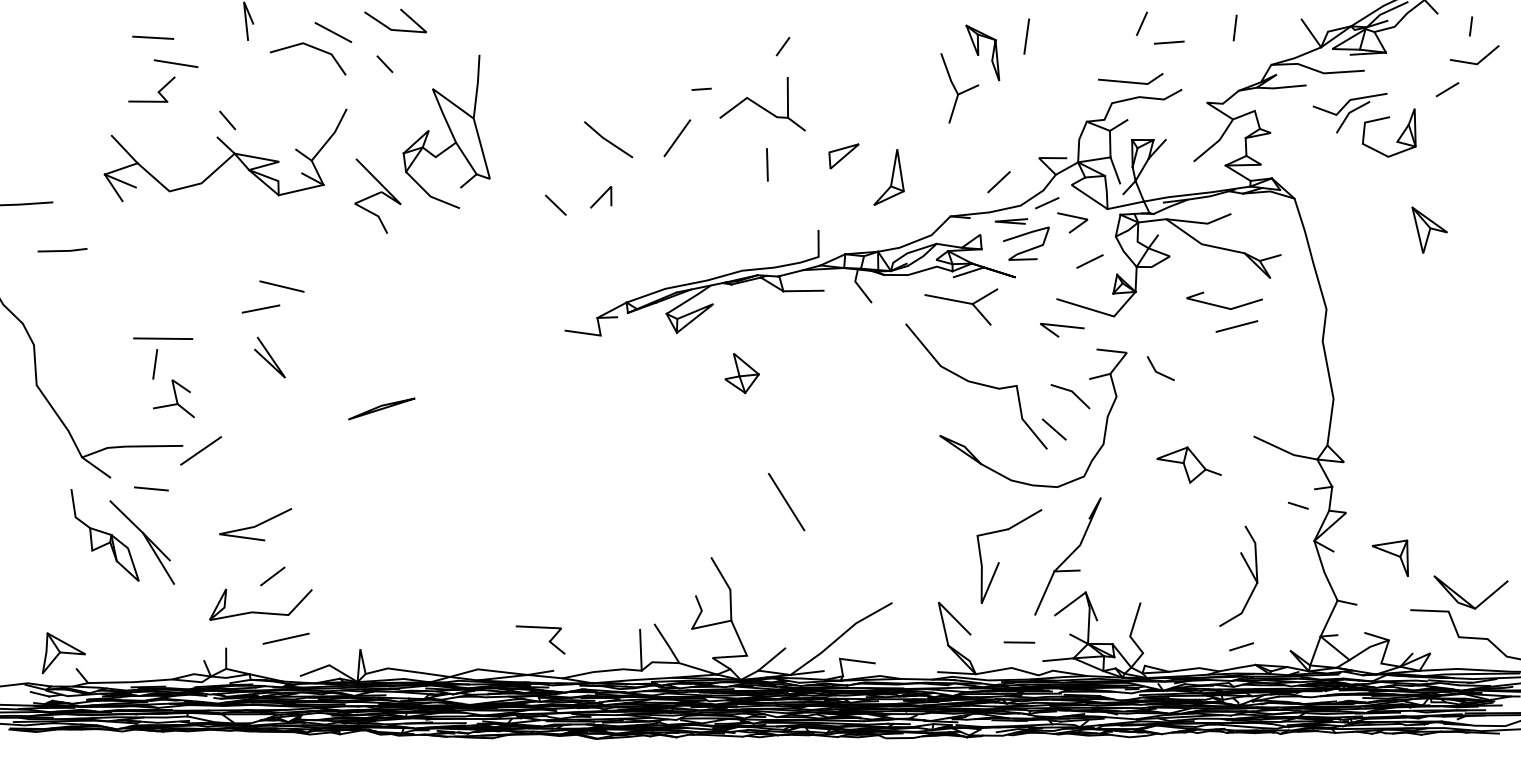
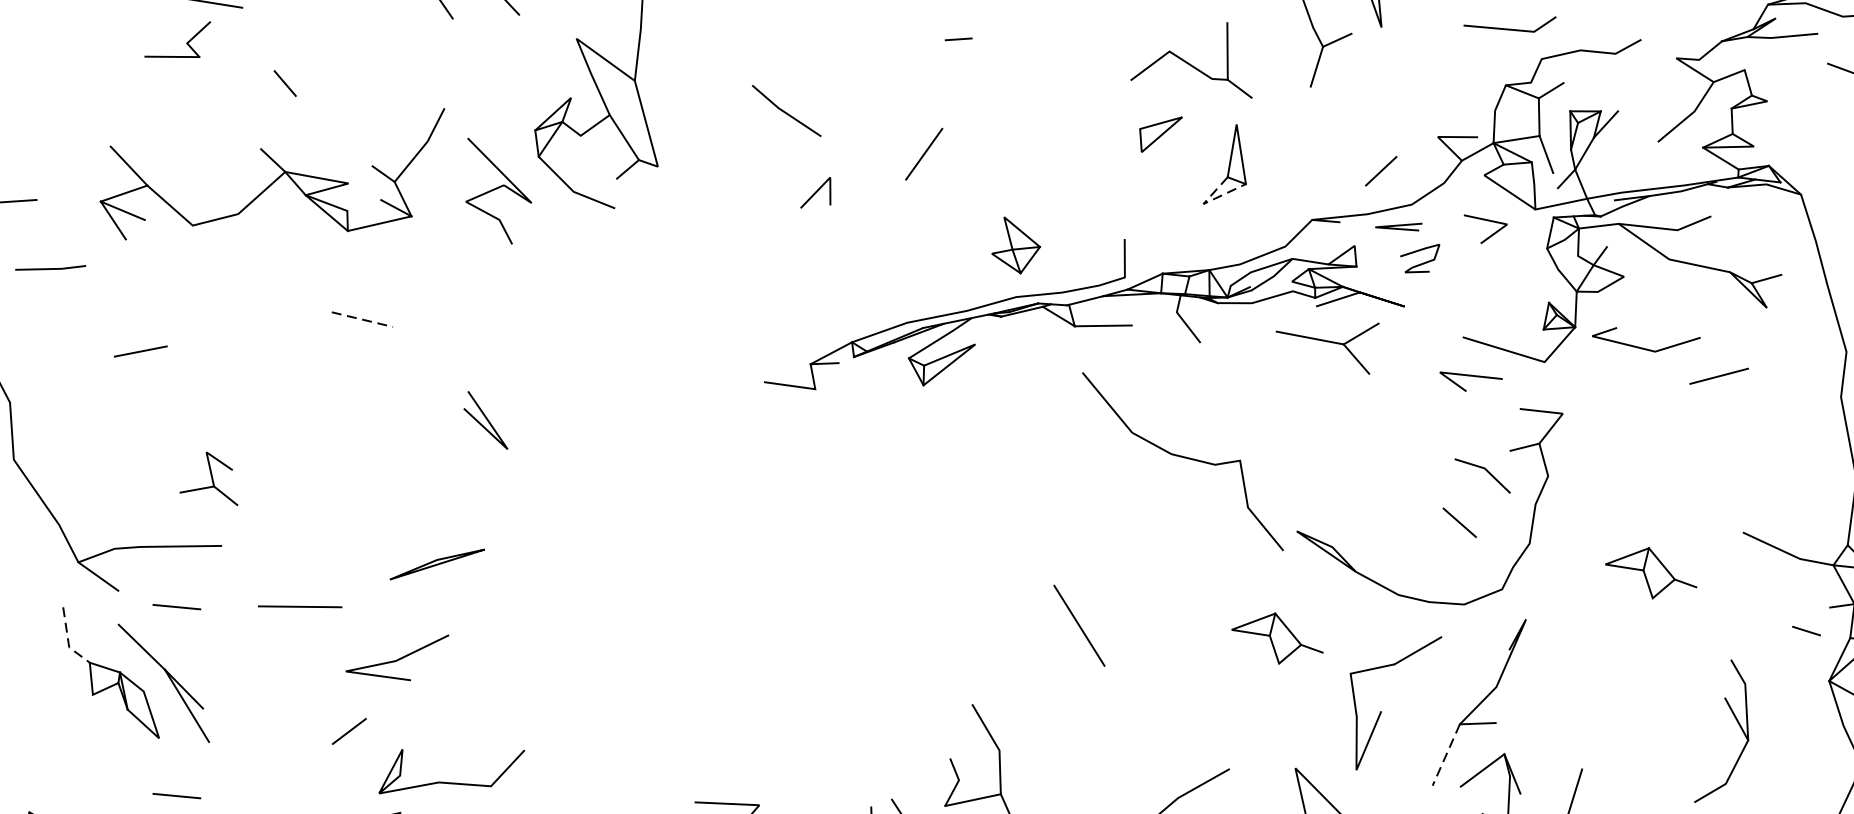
line: (1130, 81) -> (1509, 28), moved
part: (762, 104) -> (1191, 60), moved
line: (677, 138) -> (924, 154), moved
line: (607, 139) -> (785, 110), moved
part: (225, 155) -> (272, 174), moved
line: (766, 164) -> (1050, 146), removed
line: (877, 203) -> (1208, 201), solid -> dashed
line: (1047, 203) -> (1450, 201), removed
line: (555, 204) -> (751, 202), removed
part: (1026, 243) -> (1420, 258), size x0.6
line: (1089, 261) -> (1509, 283), removed
line: (282, 286) -> (363, 319), solid -> dashed
line: (1221, 305) -> (1641, 346), moved
line: (260, 308) -> (140, 350), moved
line: (163, 338) -> (300, 606), moved
line: (269, 356) -> (485, 418), moved
line: (155, 364) -> (182, 430), removed
line: (1158, 371) -> (1607, 440), removed
part: (741, 373) -> (1015, 245), moved
curve: (976, 384) -> (1182, 458), moved
part: (381, 408) -> (437, 563), moved
line: (201, 450) -> (248, 552), removed
part: (925, 510) -> (1276, 637), added
line: (75, 513) -> (69, 642), solid -> dashed
line: (256, 524) -> (398, 657), moved
line: (1044, 593) -> (1445, 755), solid -> dashed
part: (257, 611) -> (446, 781), moved
line: (151, 621) -> (177, 795), added

